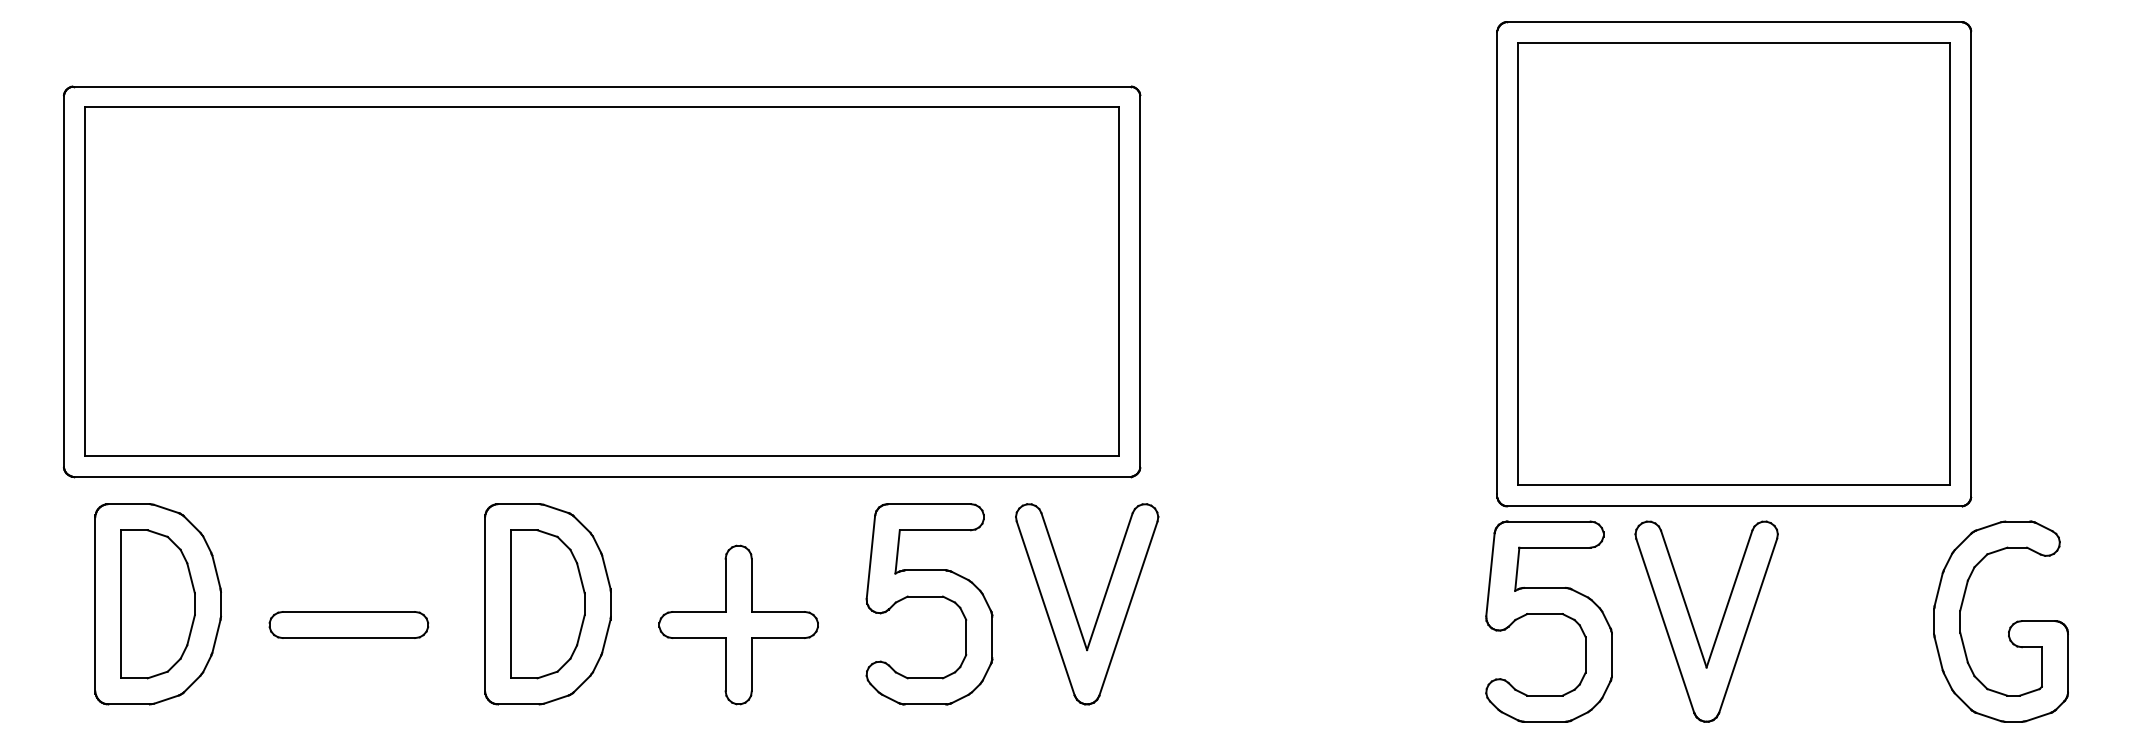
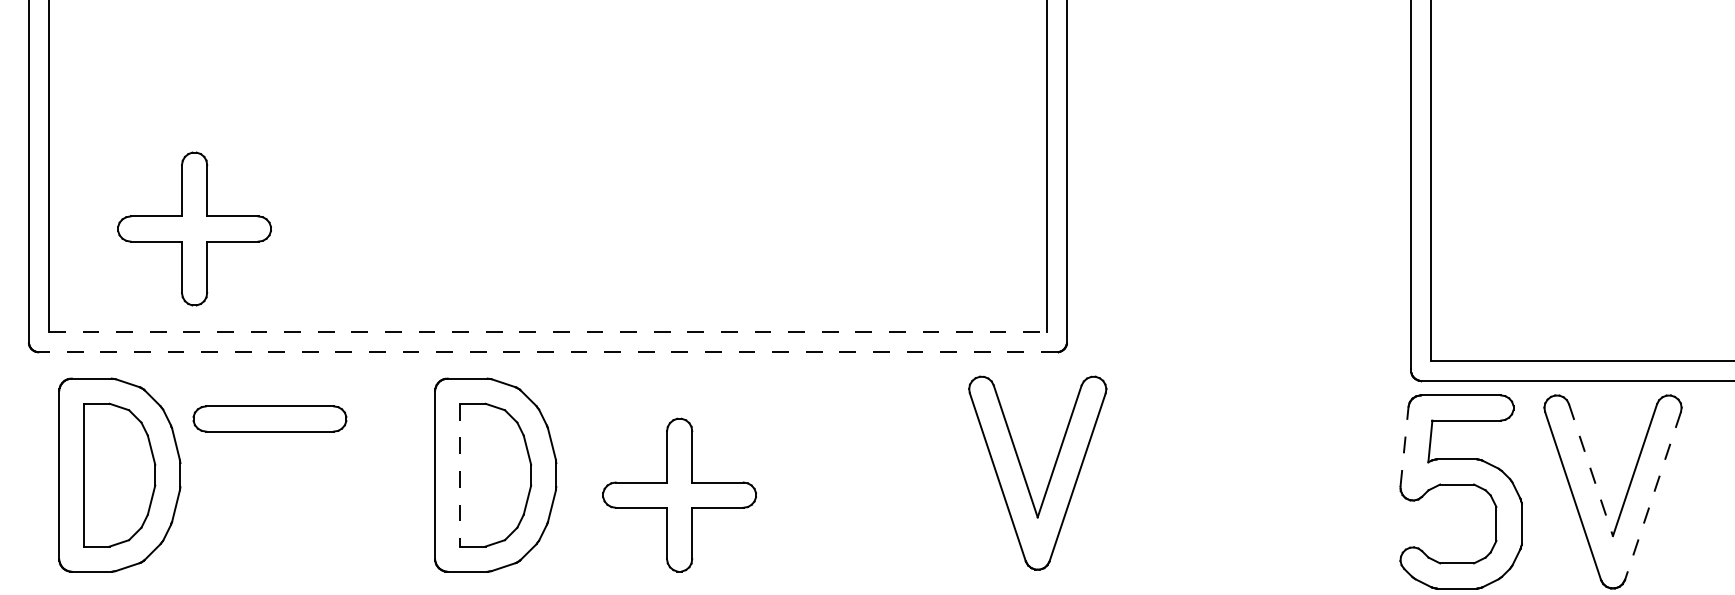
part: (235, 348) -> (194, 228), added
line: (602, 455) -> (548, 331), solid -> dashed
line: (602, 476) -> (548, 351), solid -> dashed
line: (1490, 574) -> (1404, 446), solid -> dashed
part: (929, 597) -> (863, 468), removed
line: (1683, 599) -> (1590, 470), solid -> dashed
line: (511, 604) -> (460, 475), solid -> dashed
part: (1099, 609) -> (1049, 478), moved
part: (348, 624) -> (269, 418), moved
line: (1748, 625) -> (1653, 495), solid -> dashed

